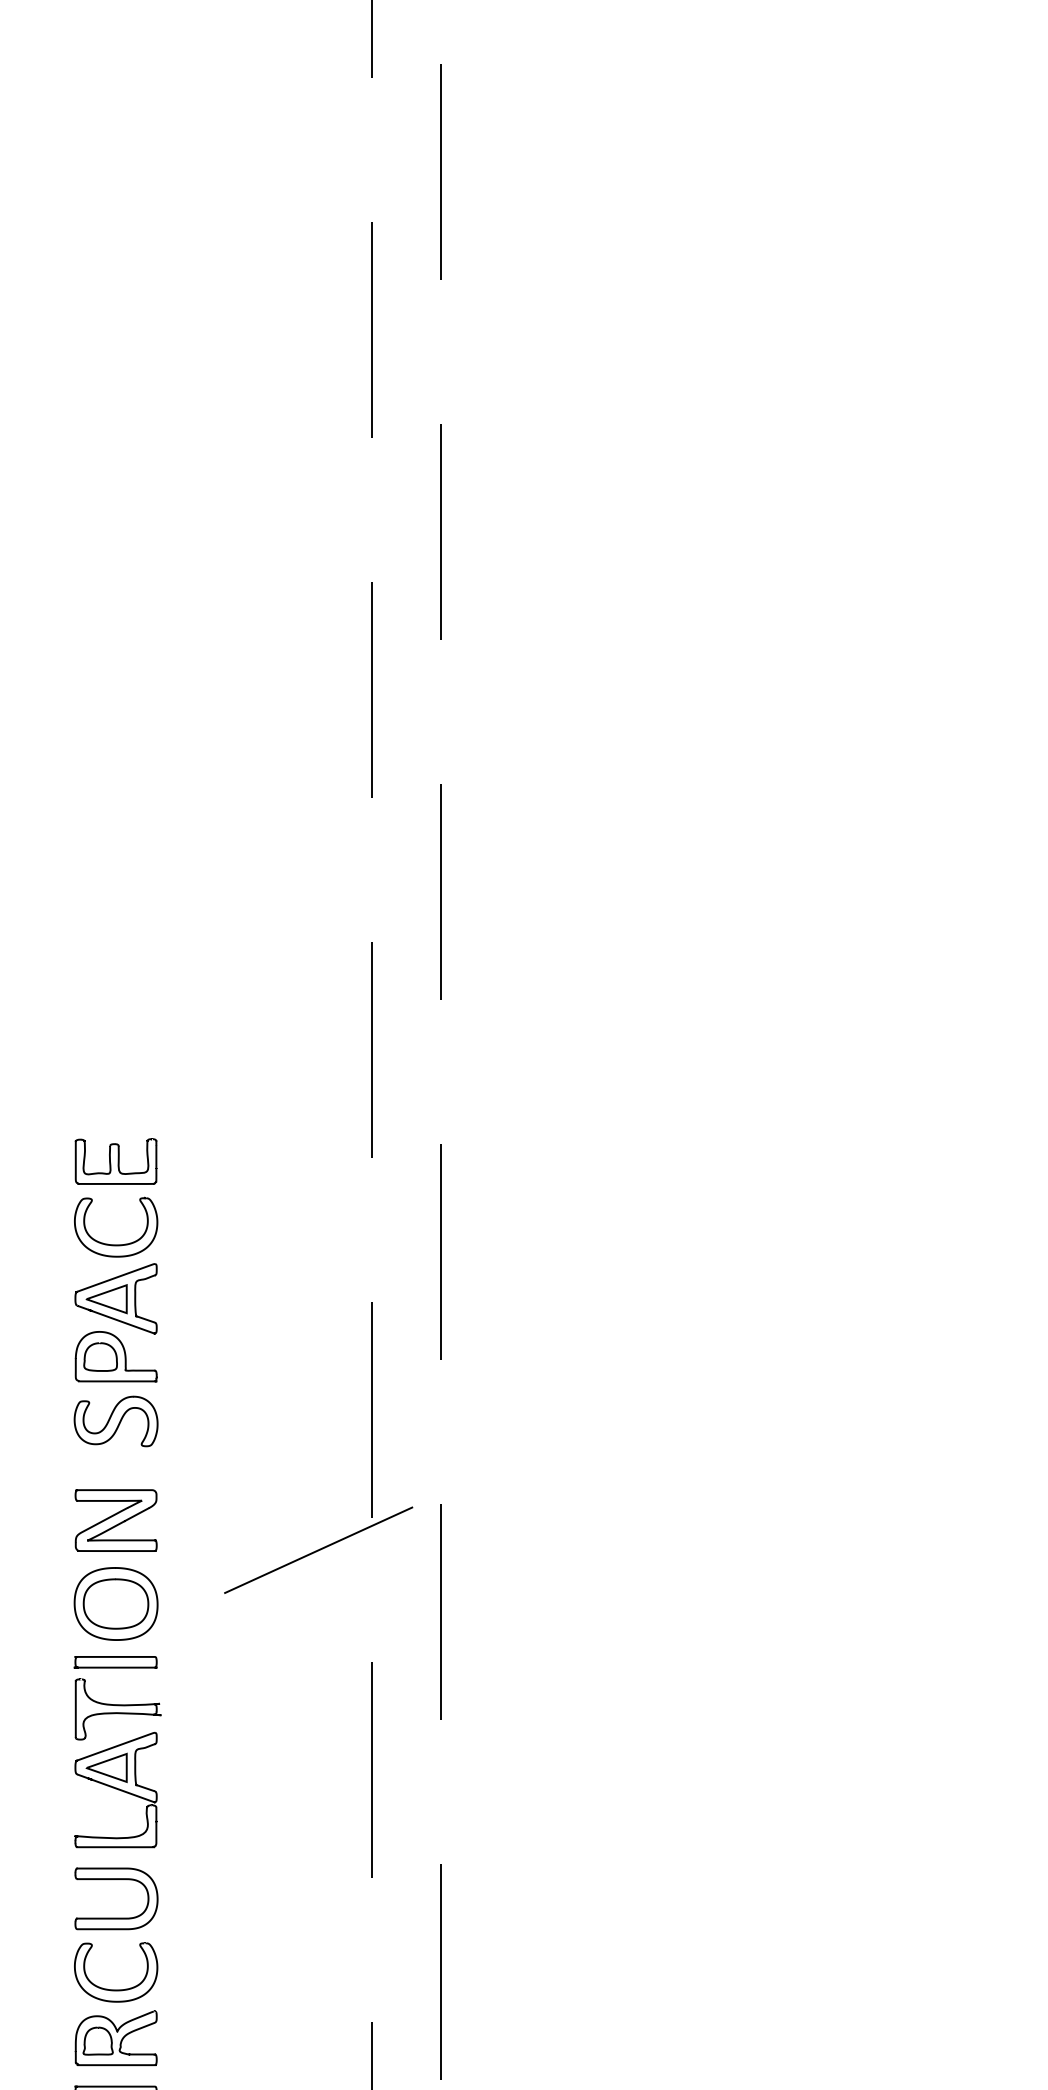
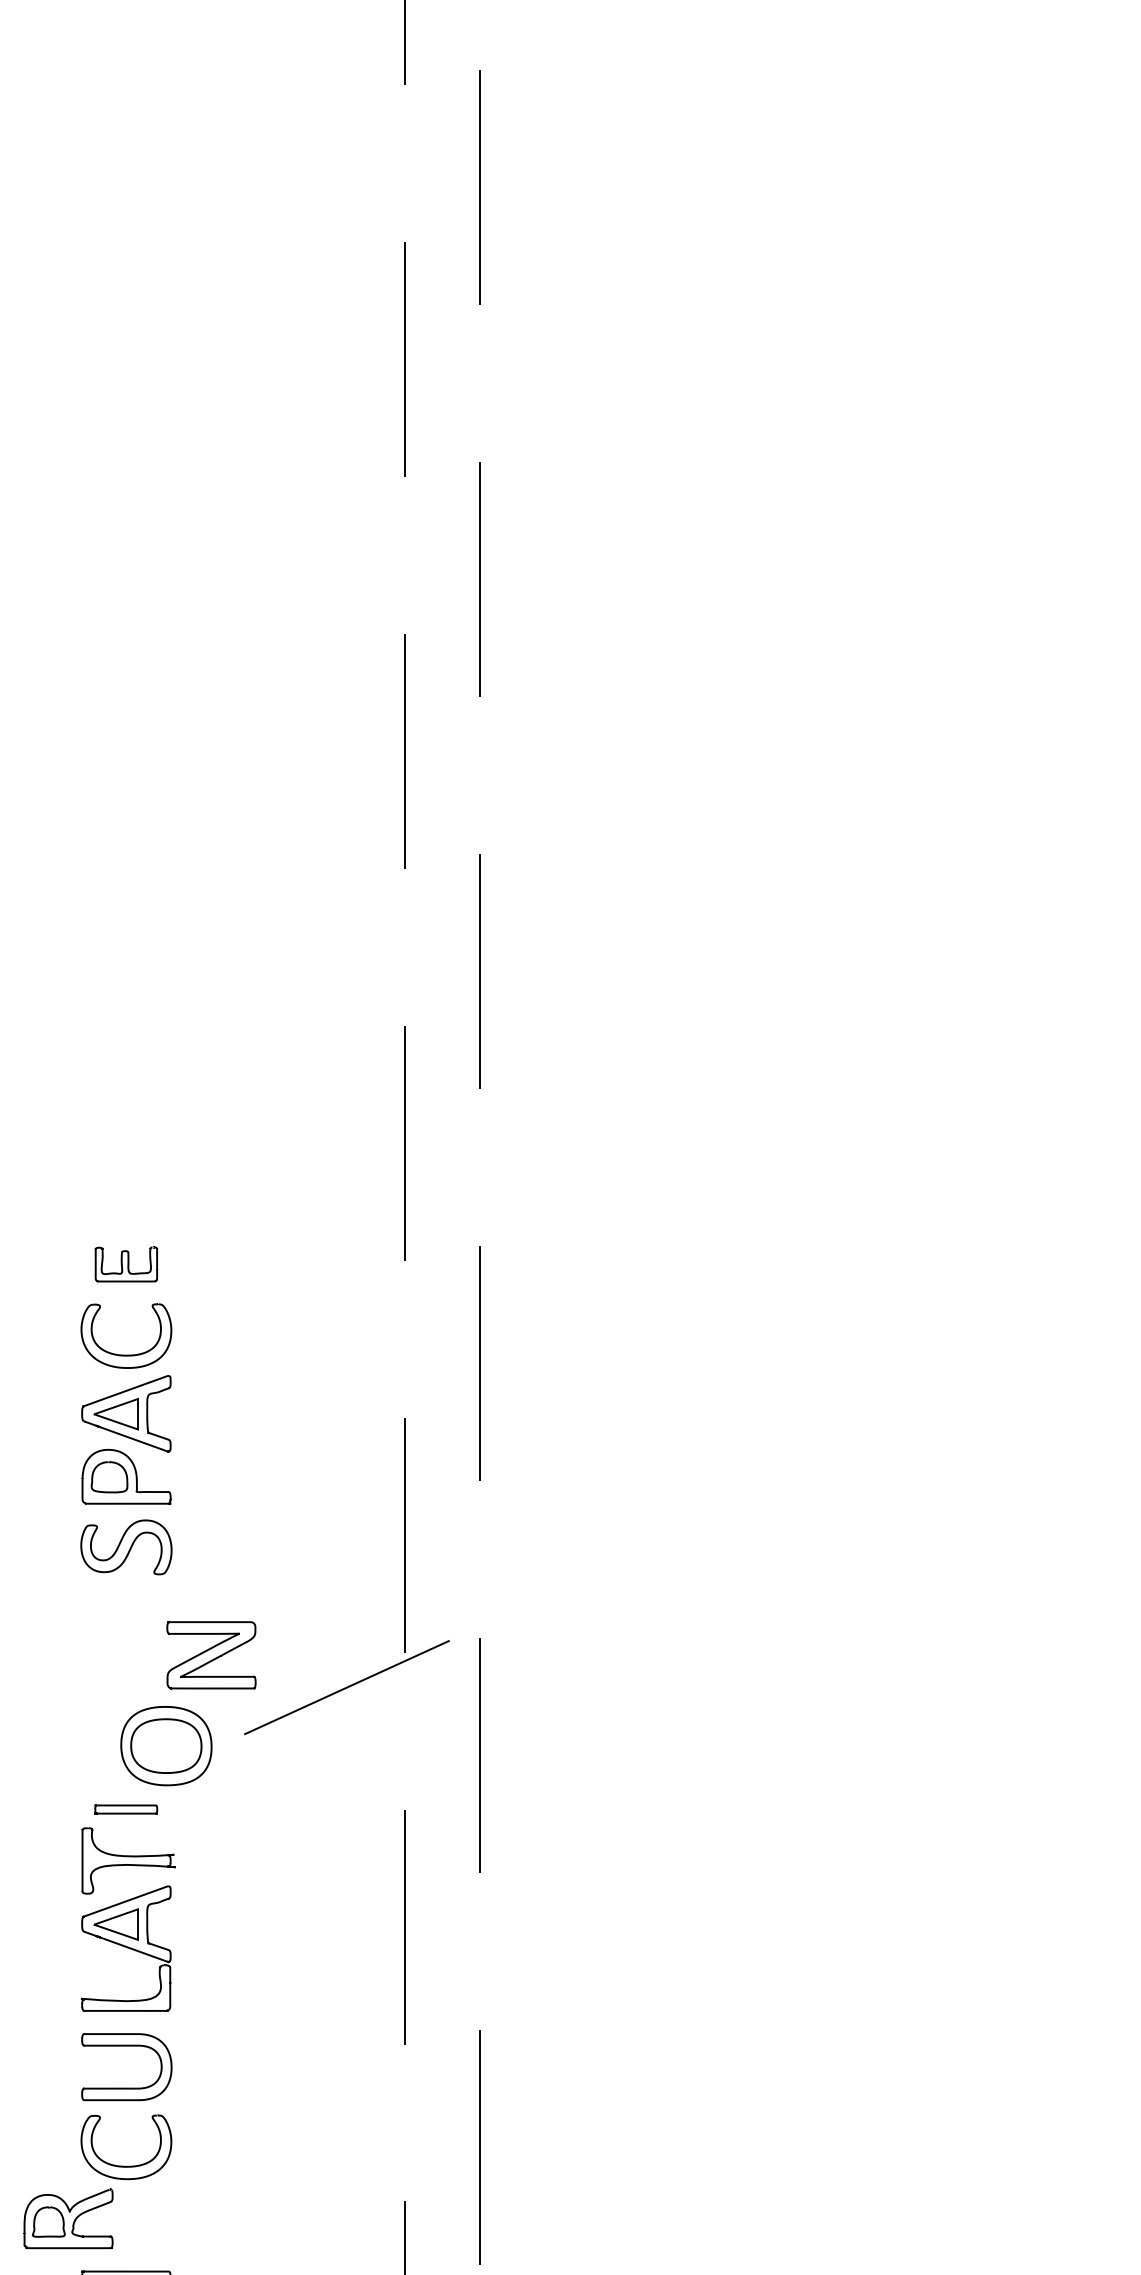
part: (116, 1161) -> (126, 1264), size x0.7
part: (116, 1520) -> (211, 1655), moved
part: (116, 1604) -> (166, 1746), moved
part: (115, 1662) -> (125, 1809), size x0.7
part: (116, 2037) -> (68, 2218), moved

